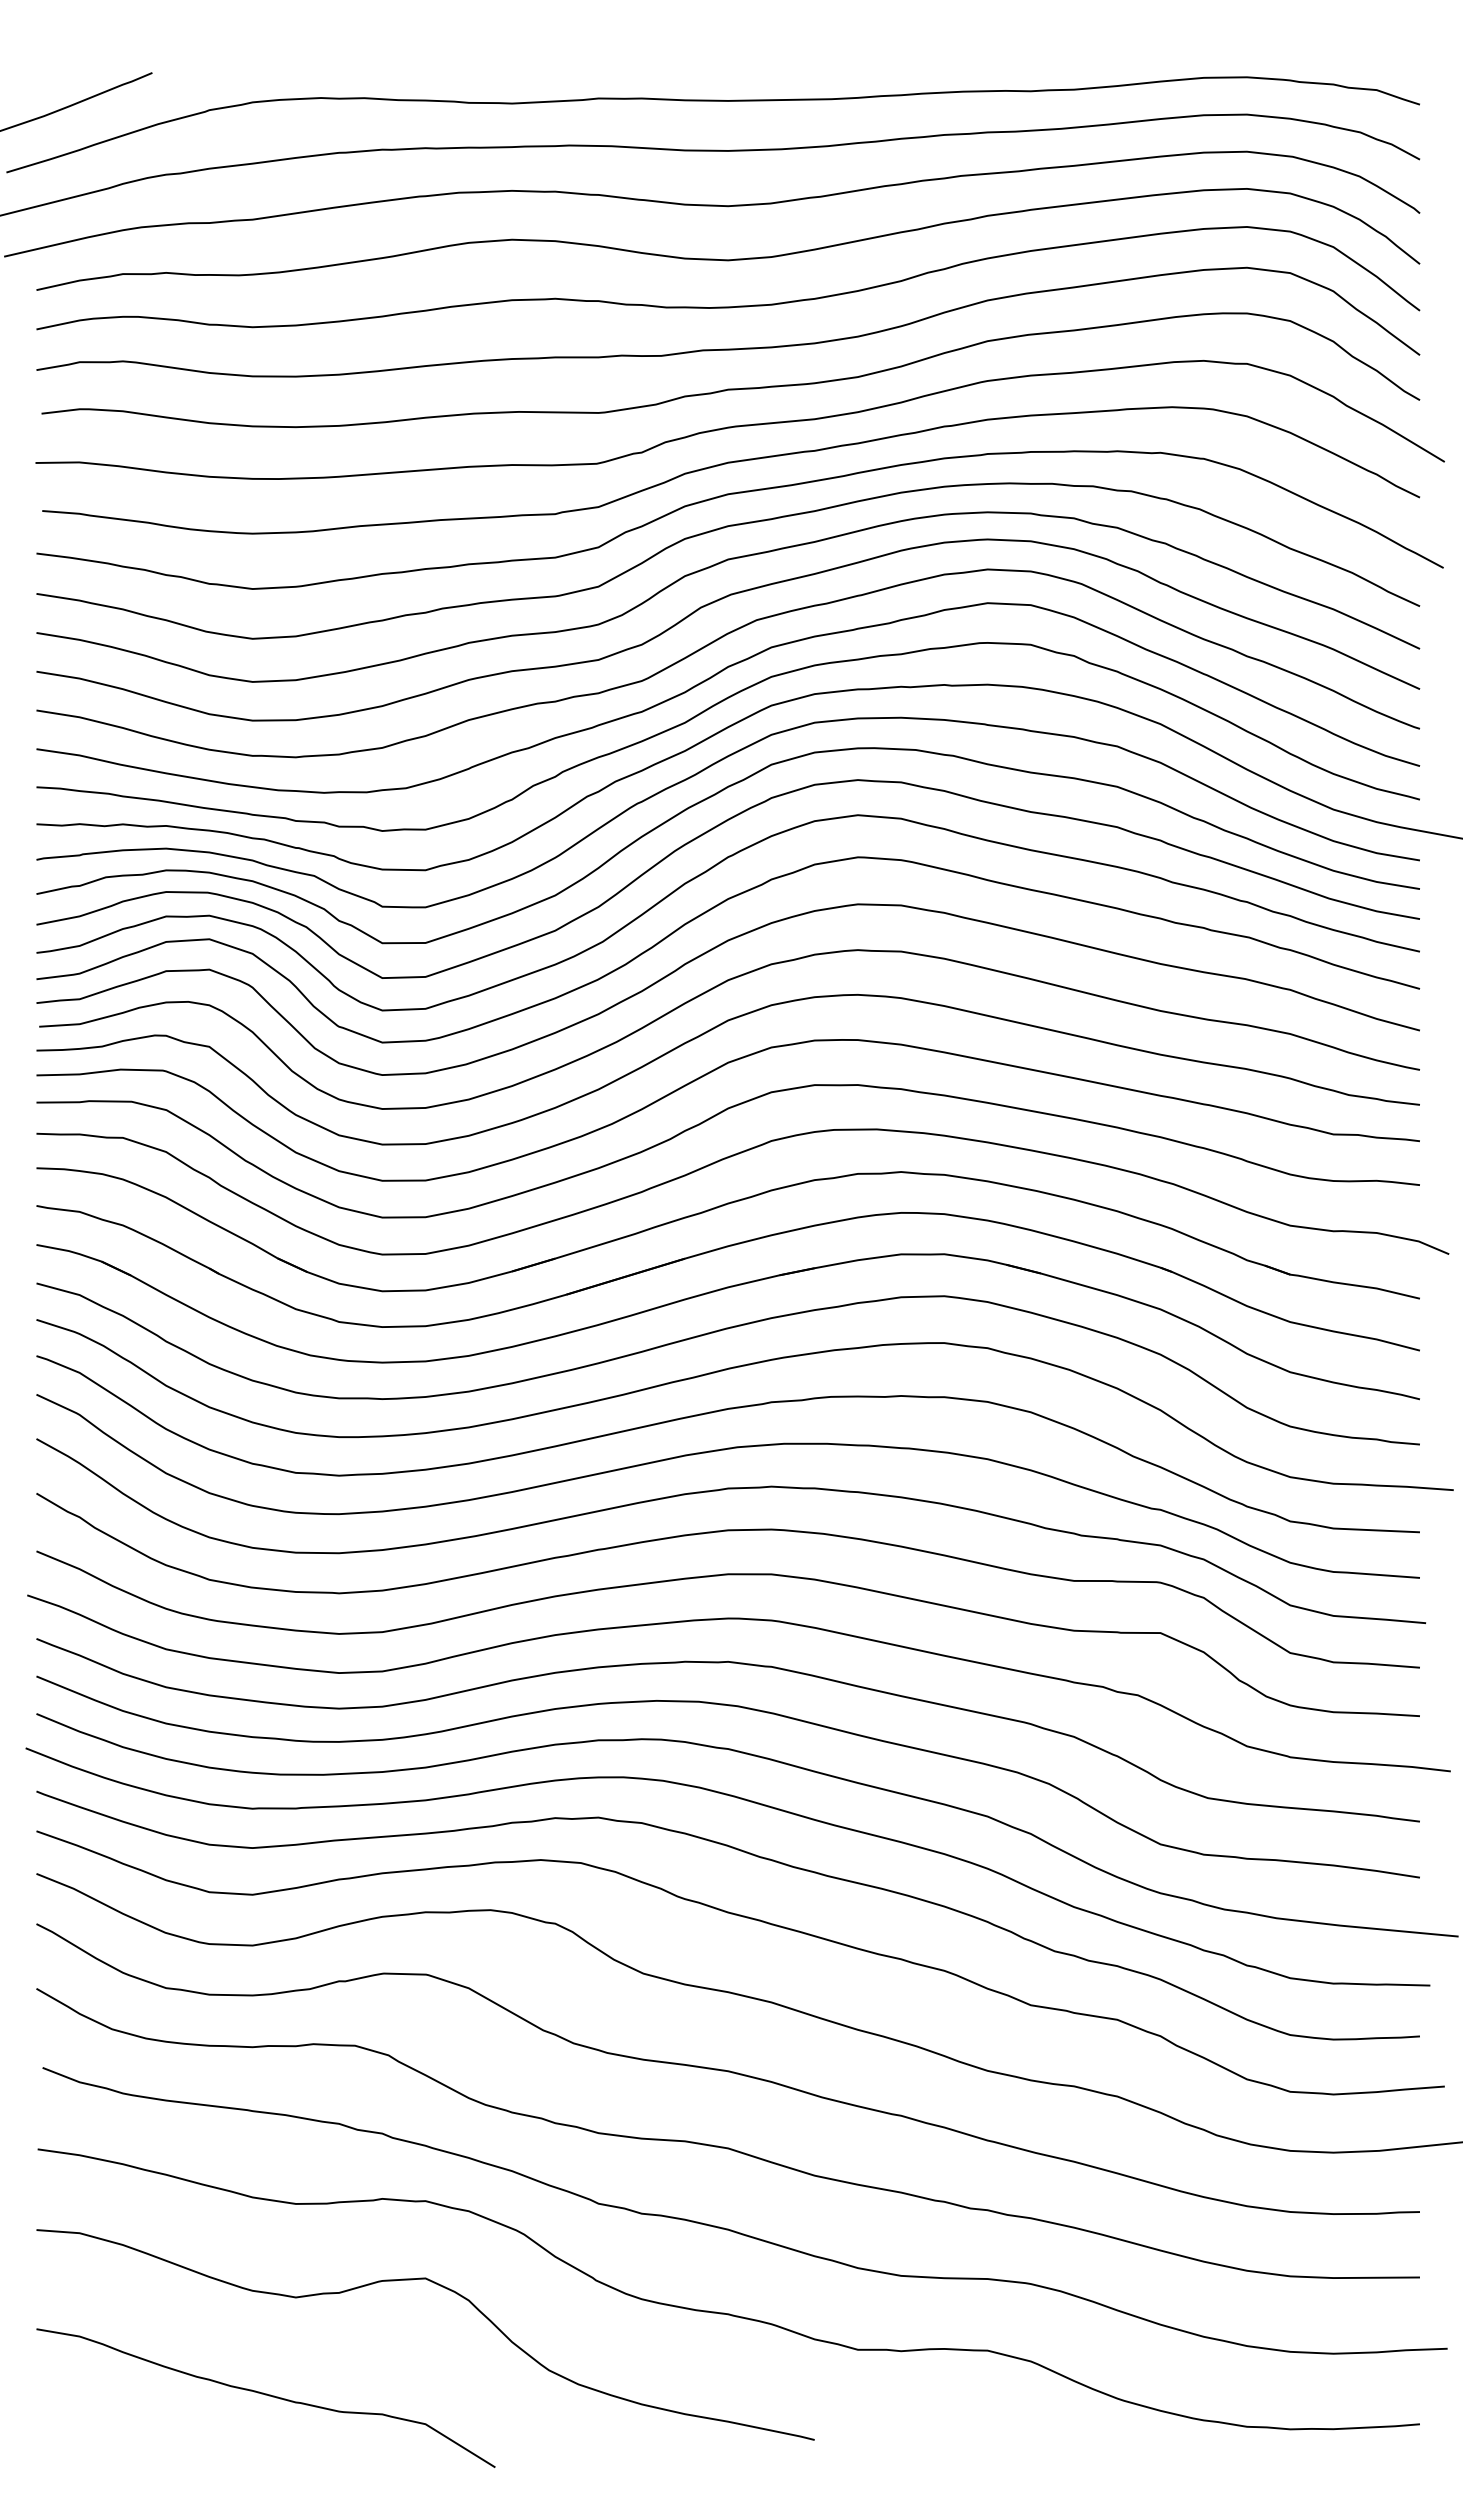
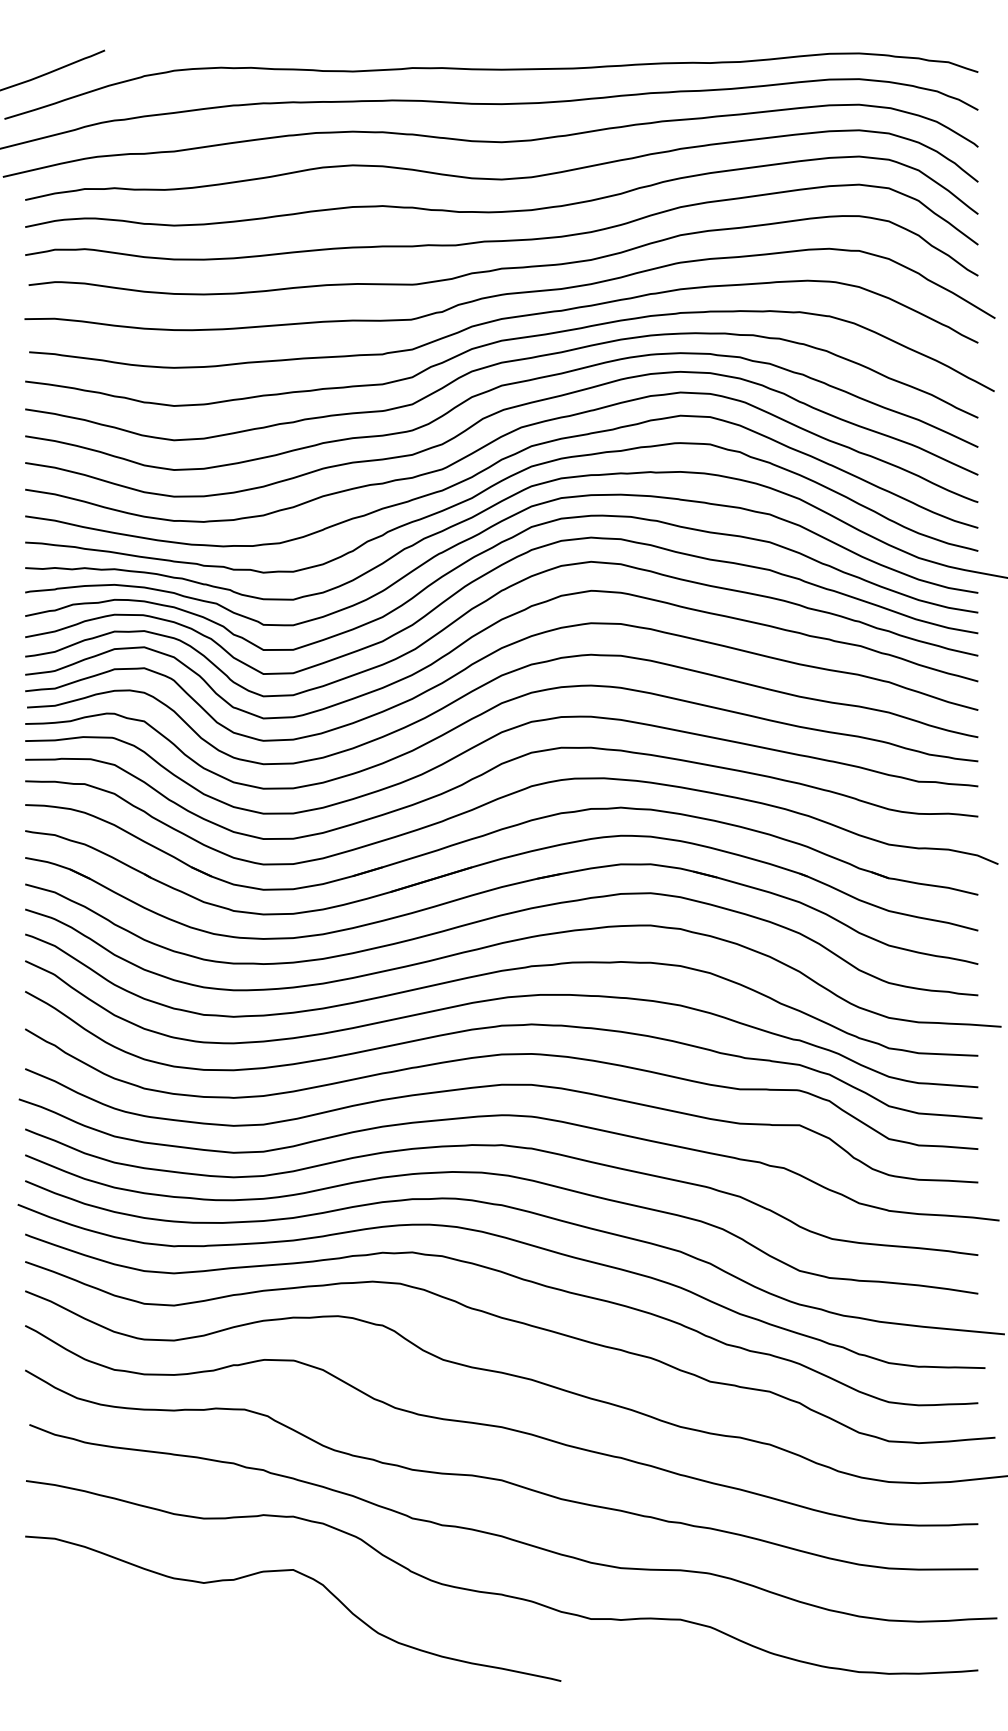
curve: (267, 2396) -> (184, 1651), removed

